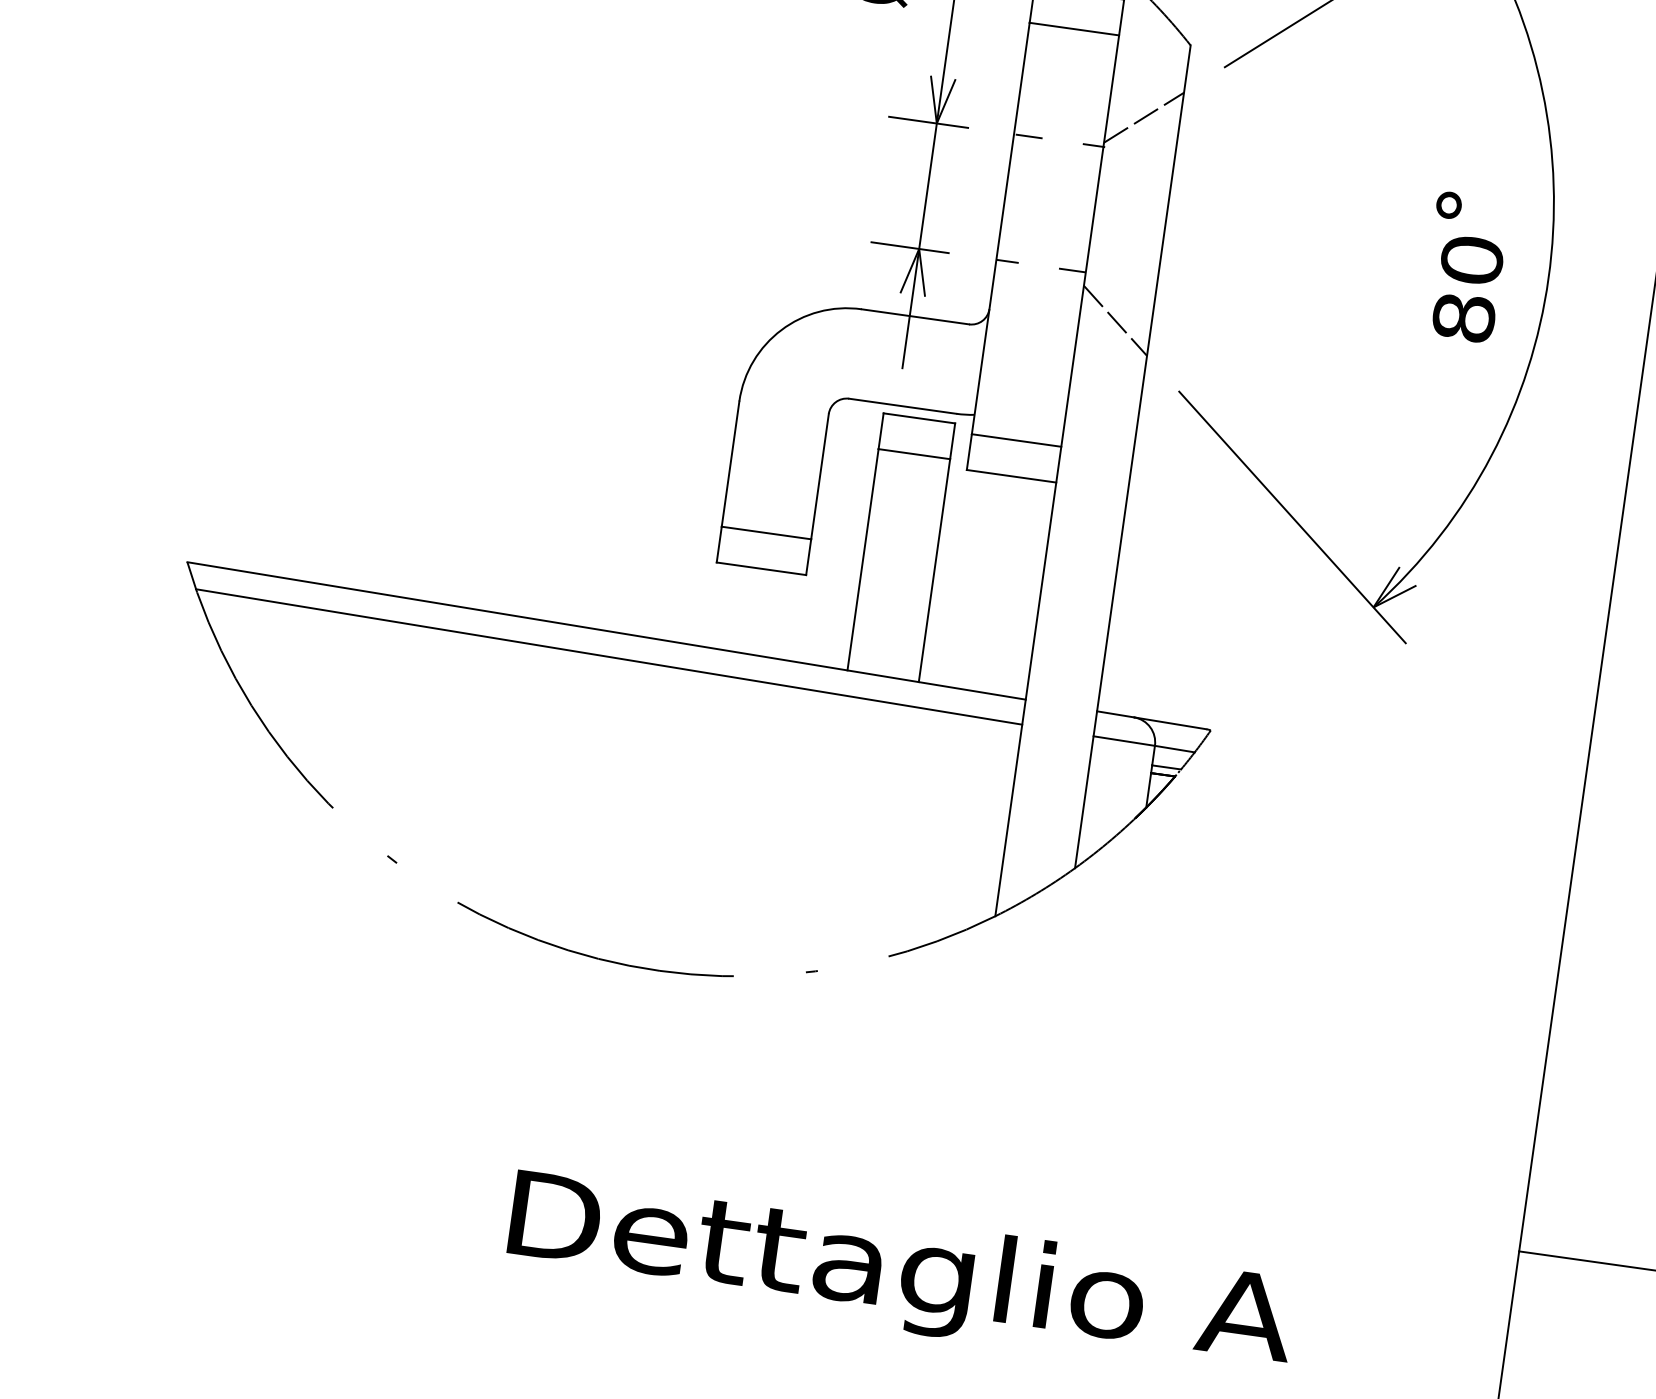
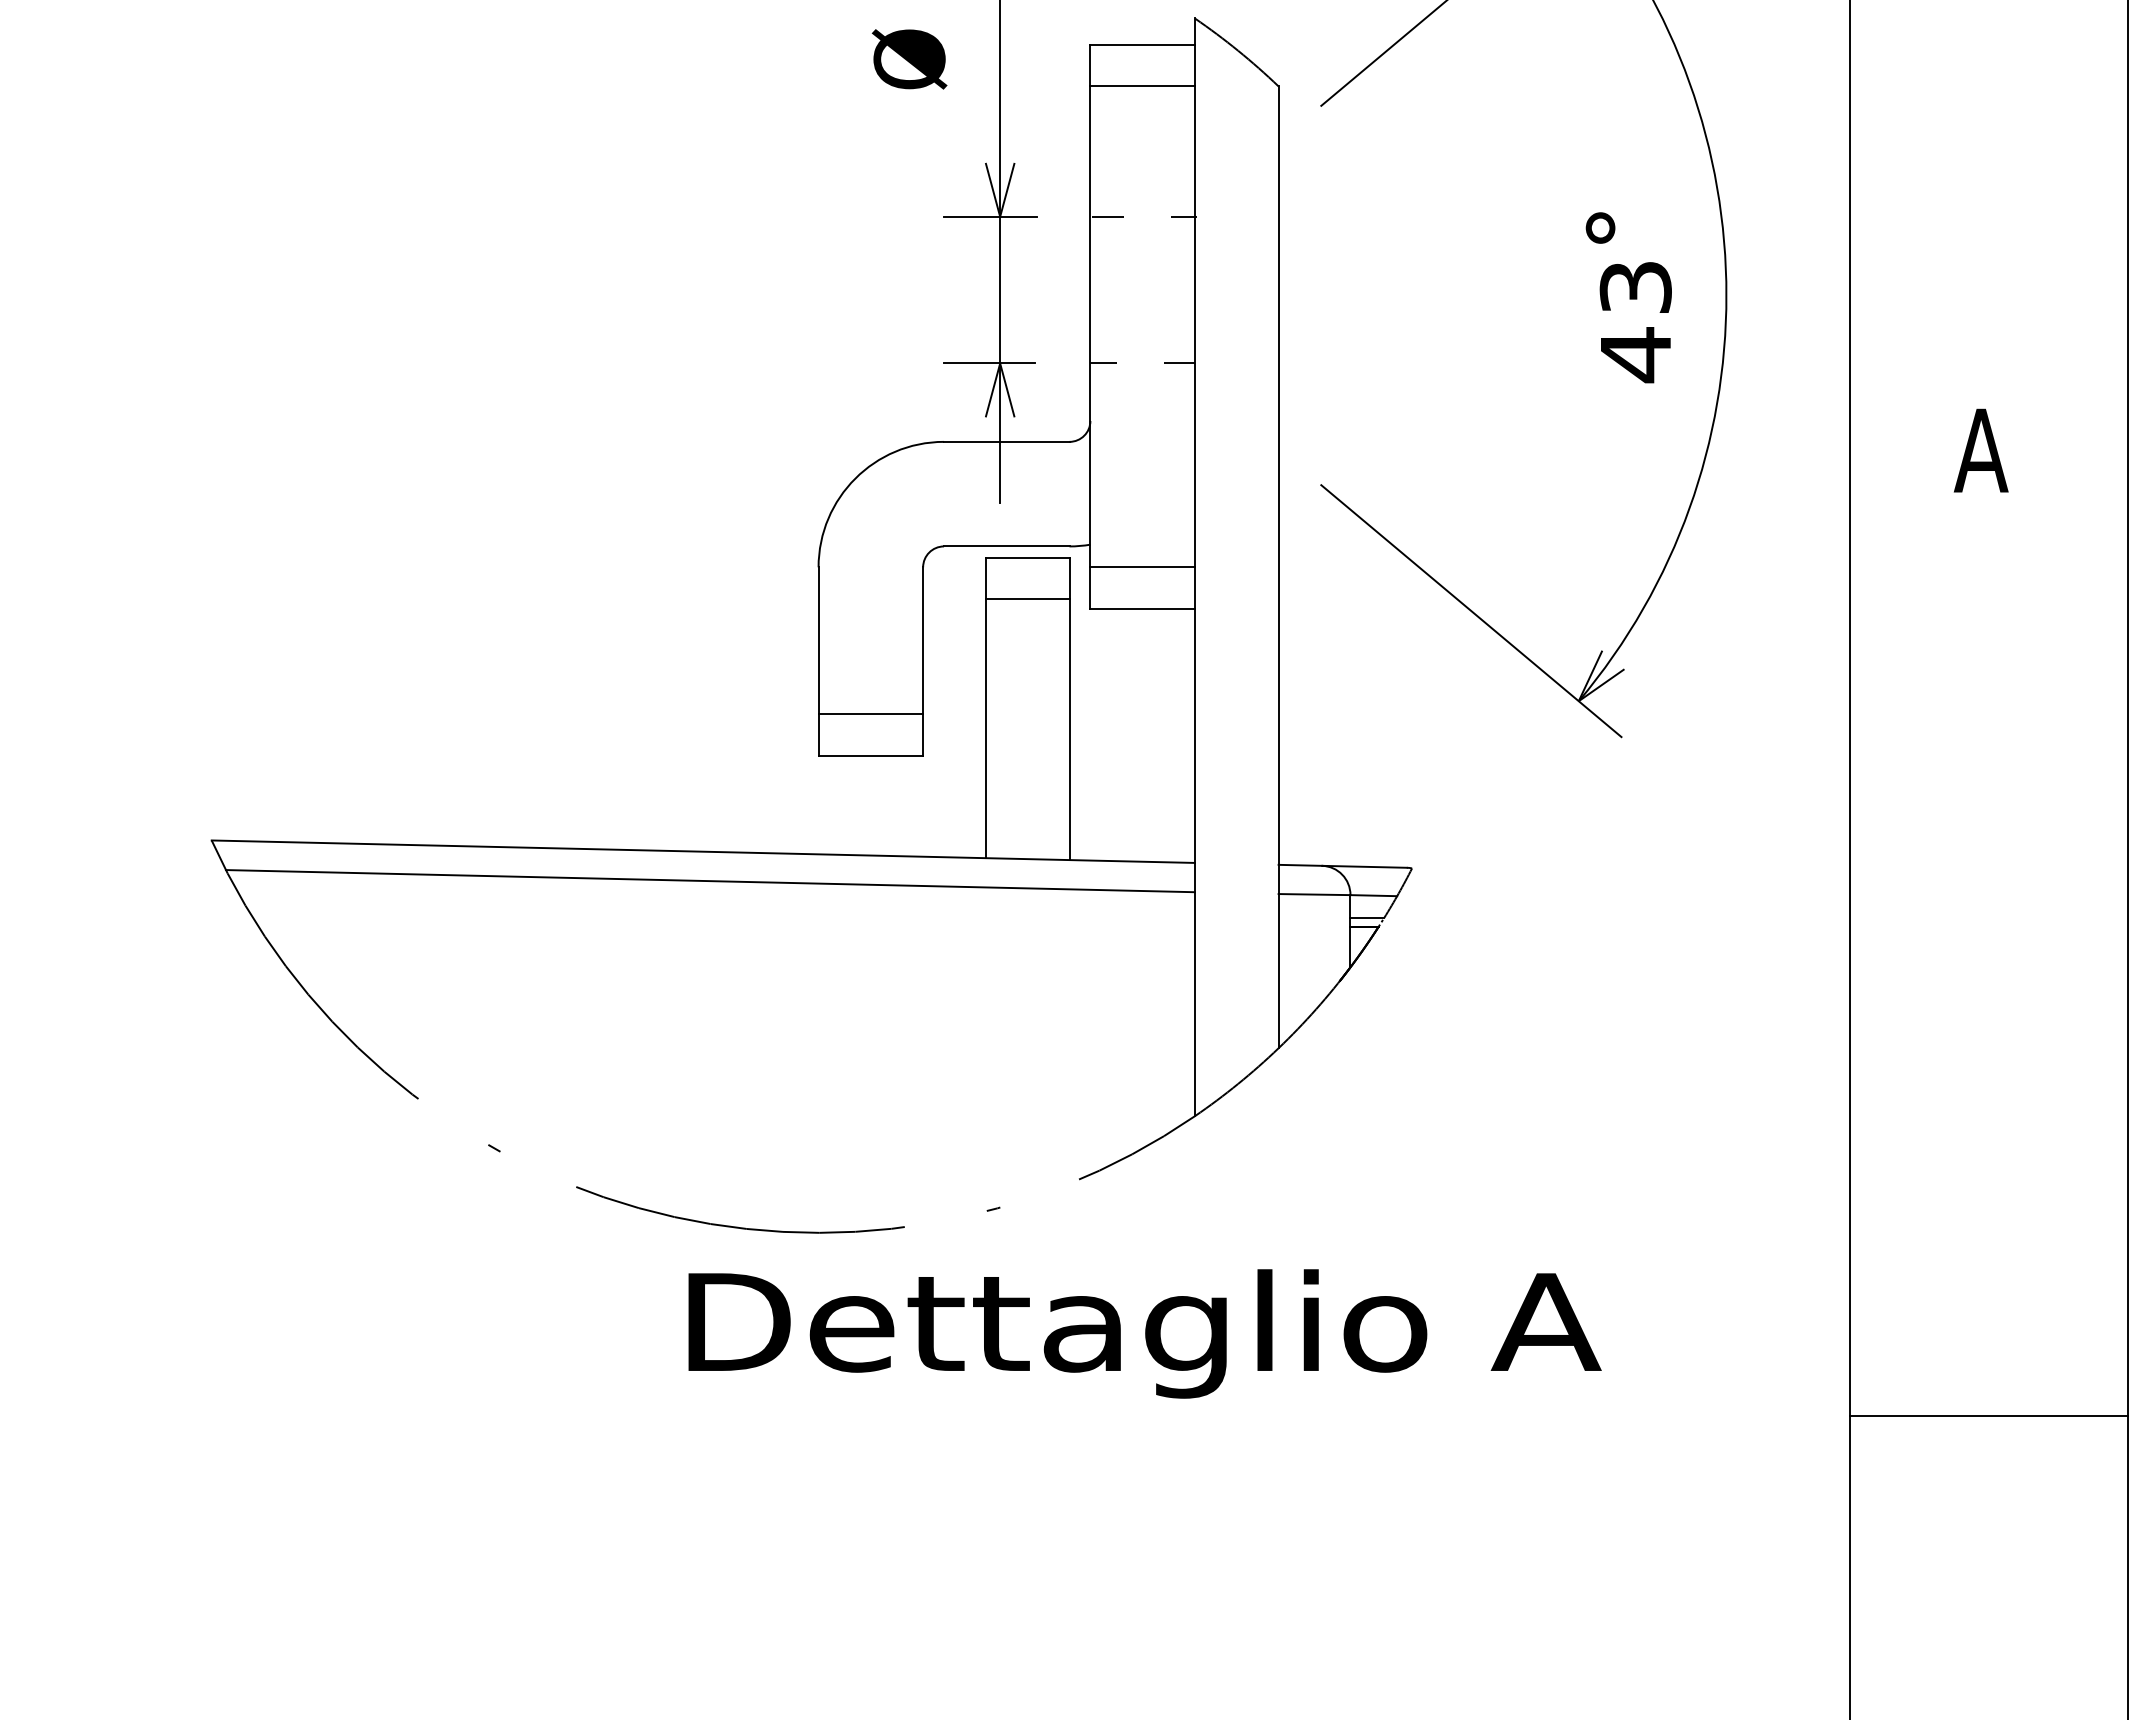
line: (1143, 117) -> (1236, 176), removed
text: (1467, 289) -> (1635, 321), 80 -> 43
line: (1115, 321) -> (1236, 414), removed
text: (900, 1275) -> (1144, 1333), moved

